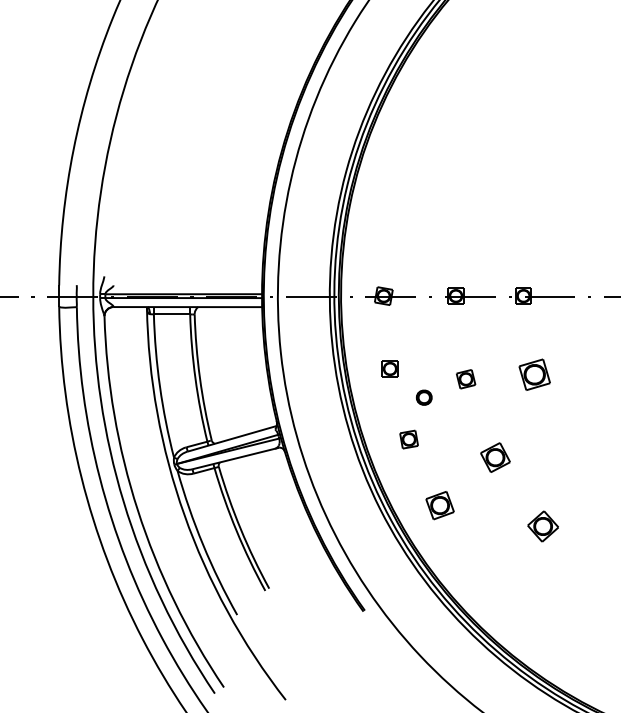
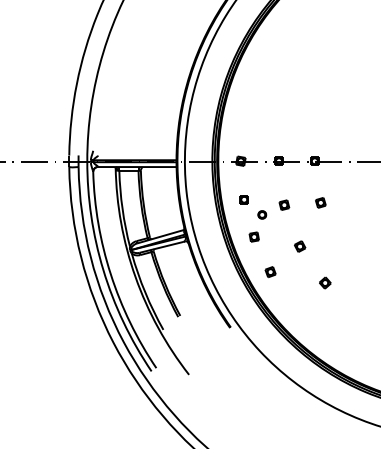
part: (534, 374) -> (320, 202), size x0.62
part: (496, 457) -> (300, 246), size x0.71
part: (439, 506) -> (270, 272), size x0.71
part: (543, 525) -> (325, 282), size x0.71

